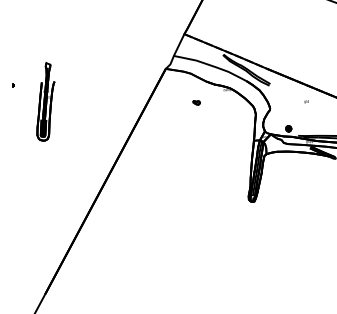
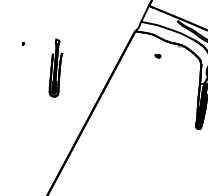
part: (45, 101) -> (55, 67), moved

